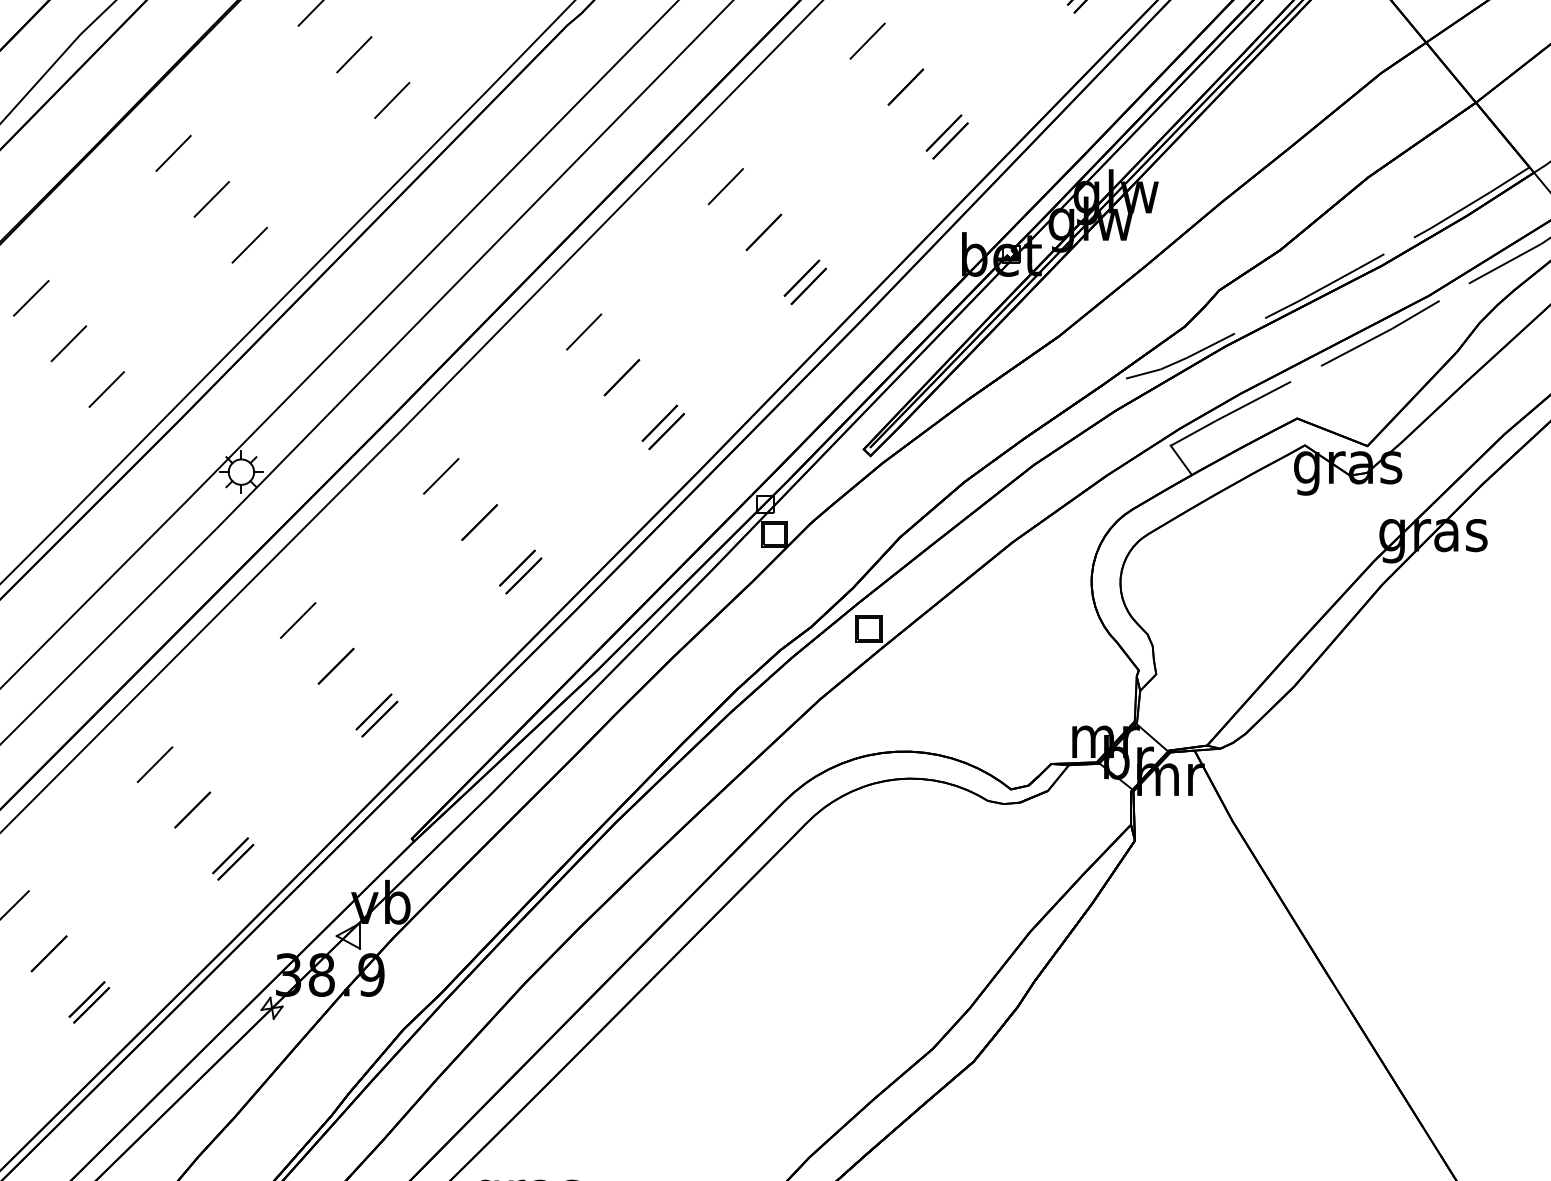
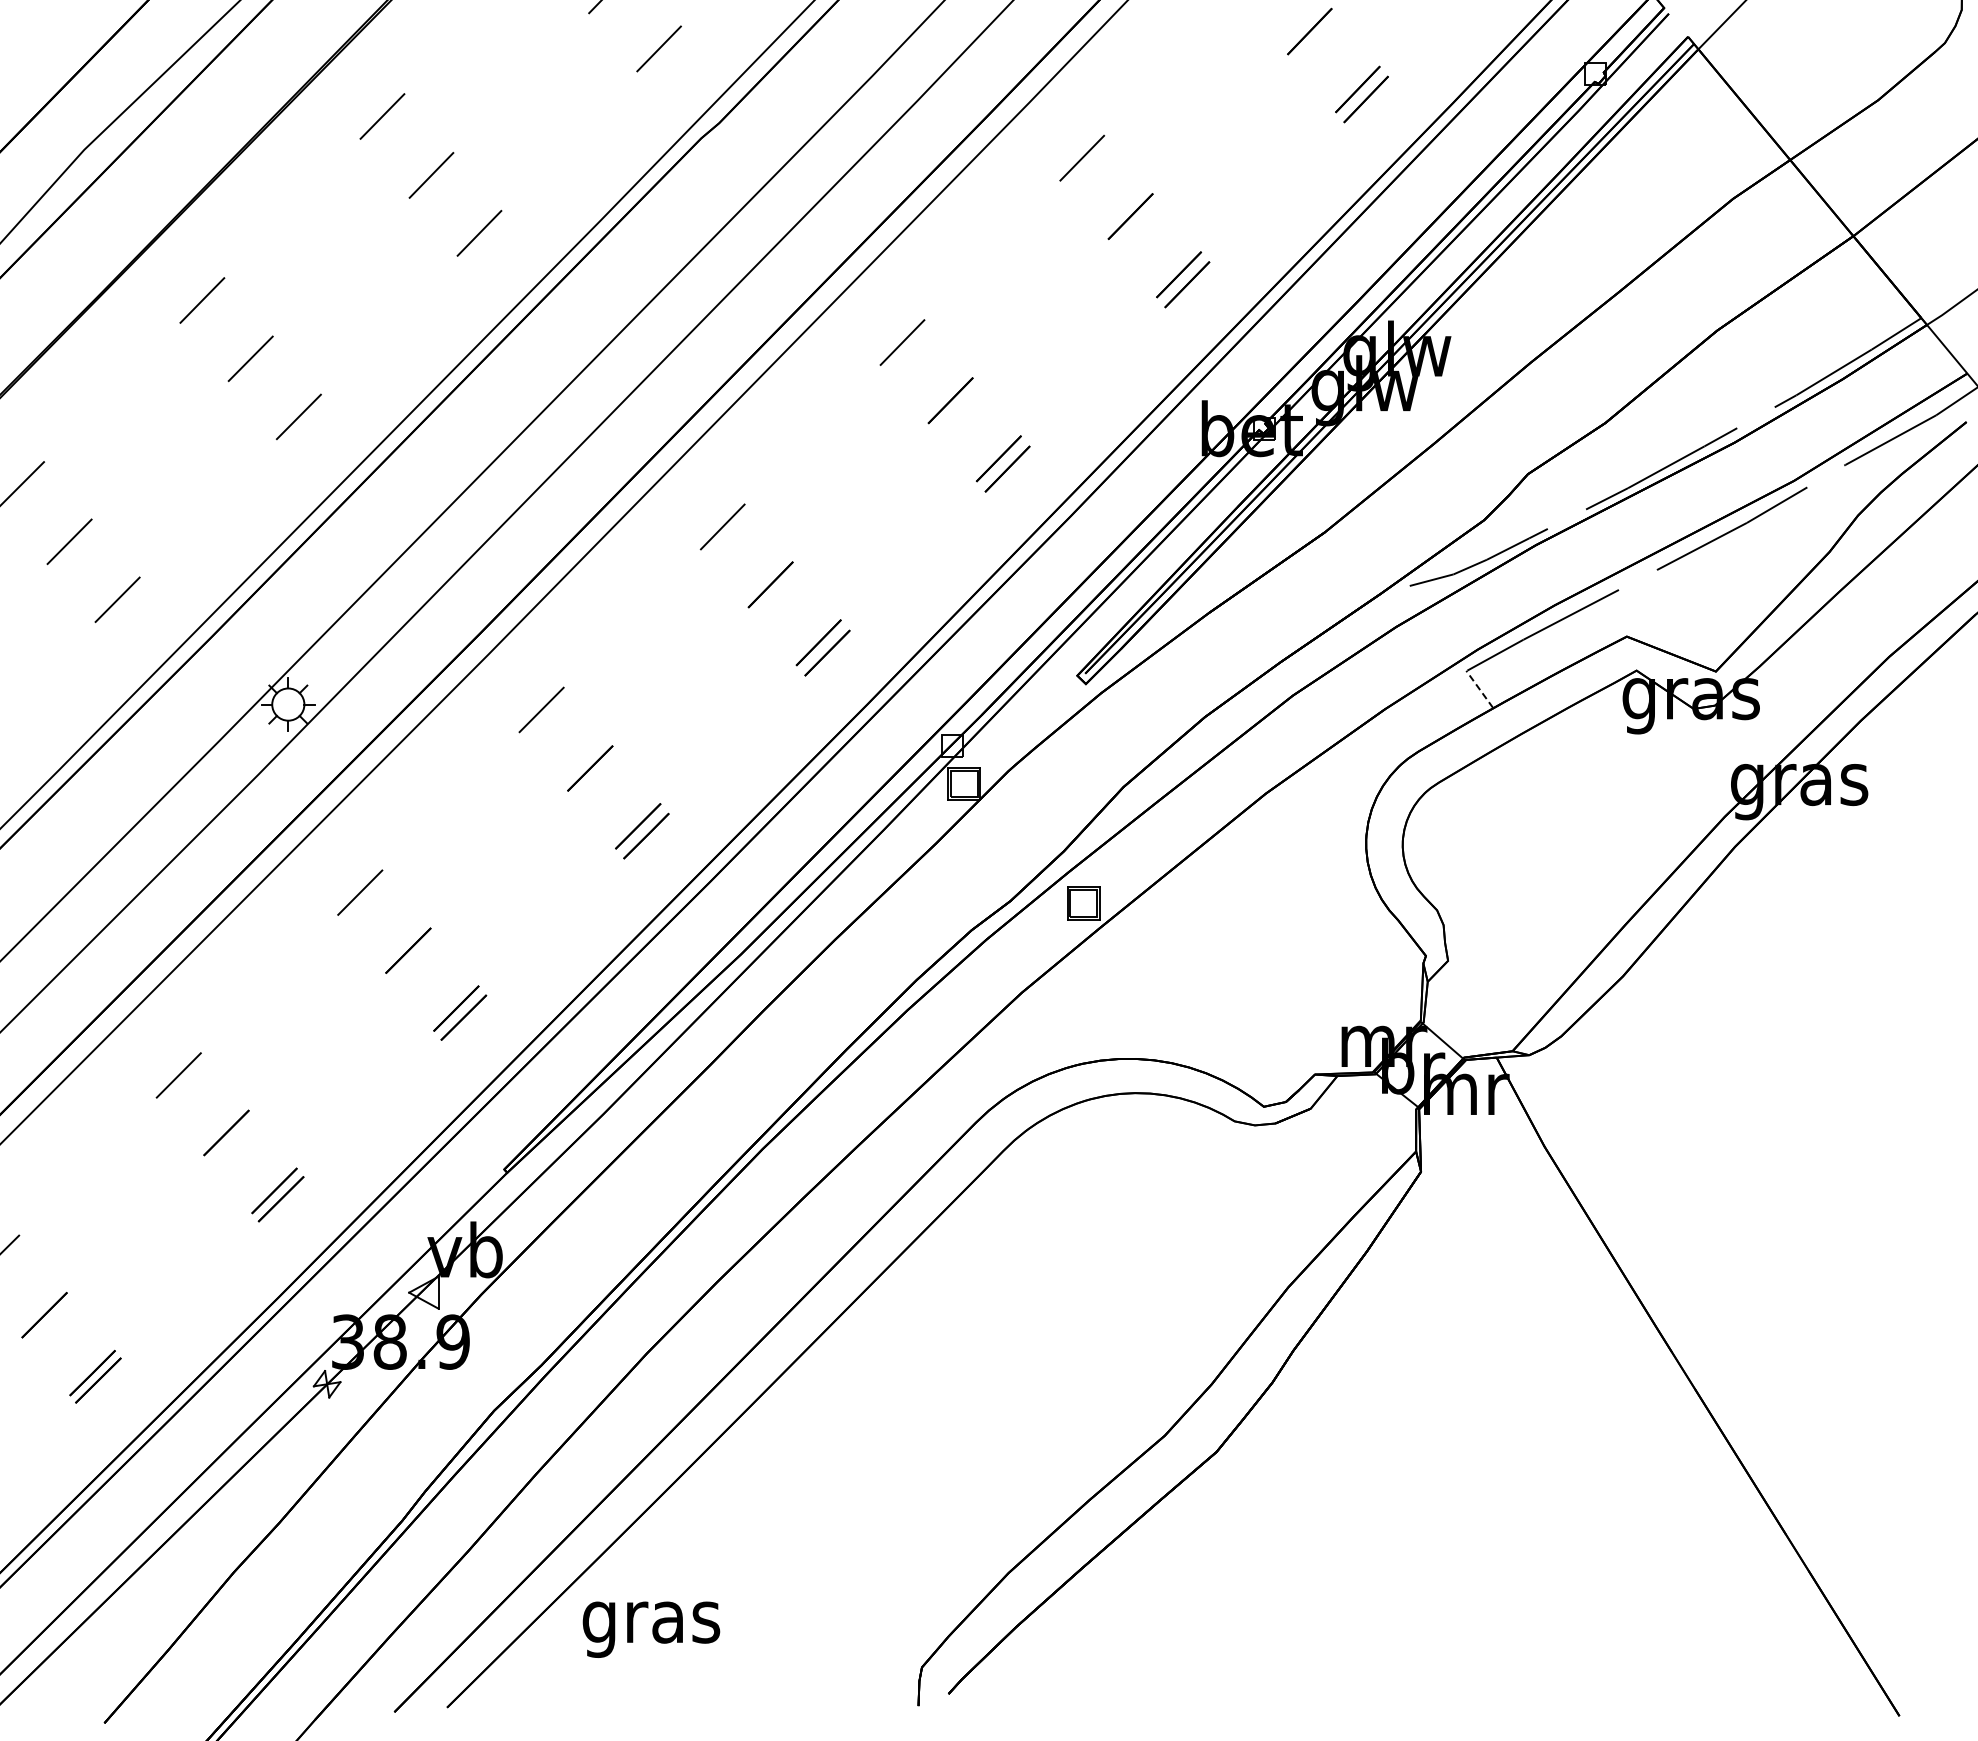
line: (1181, 460) -> (1479, 689), solid -> dashed

